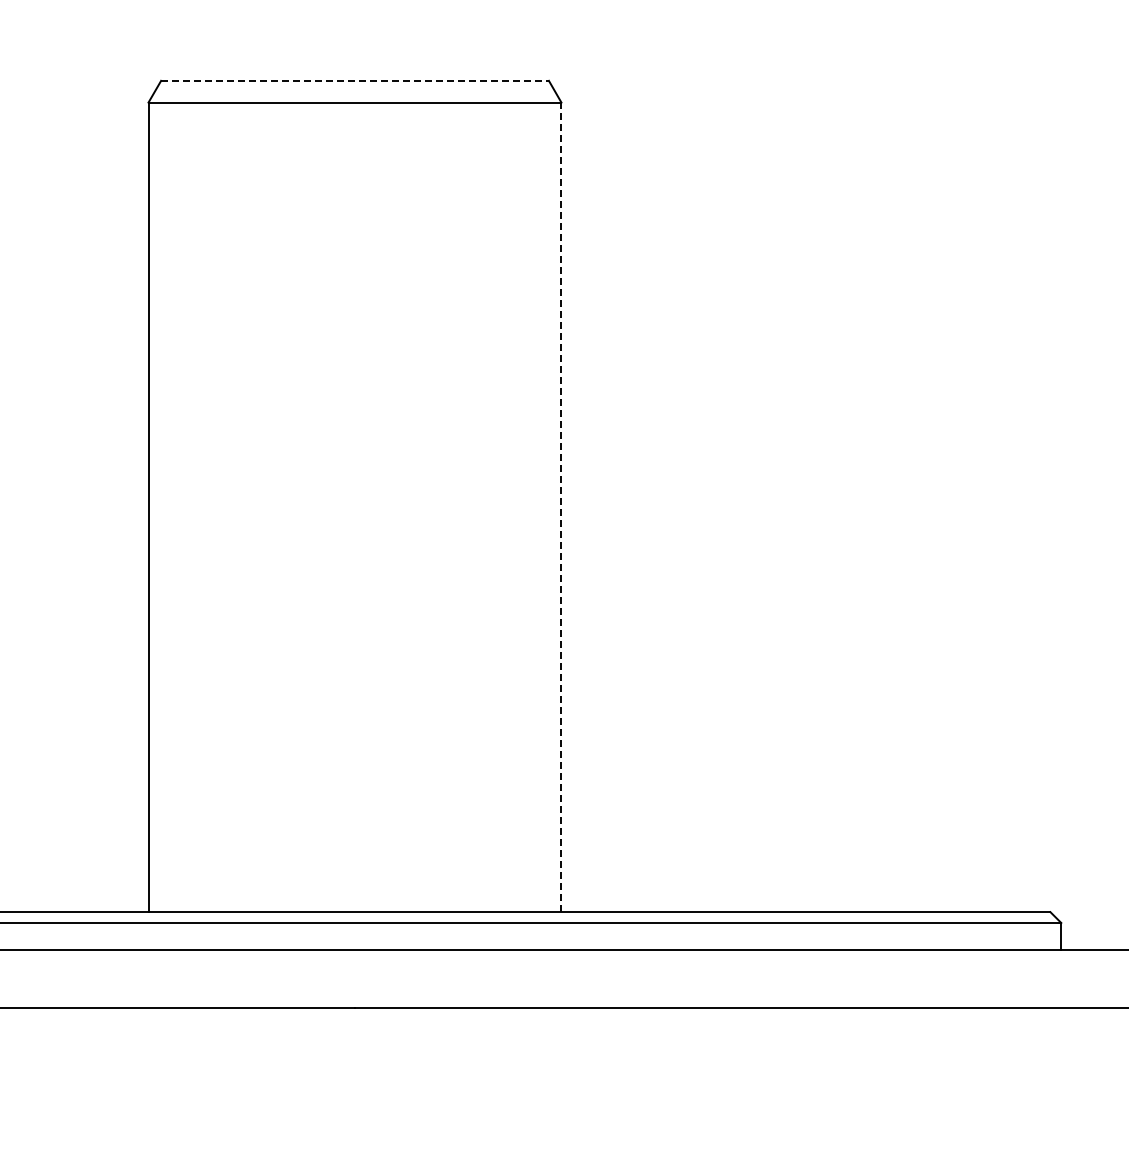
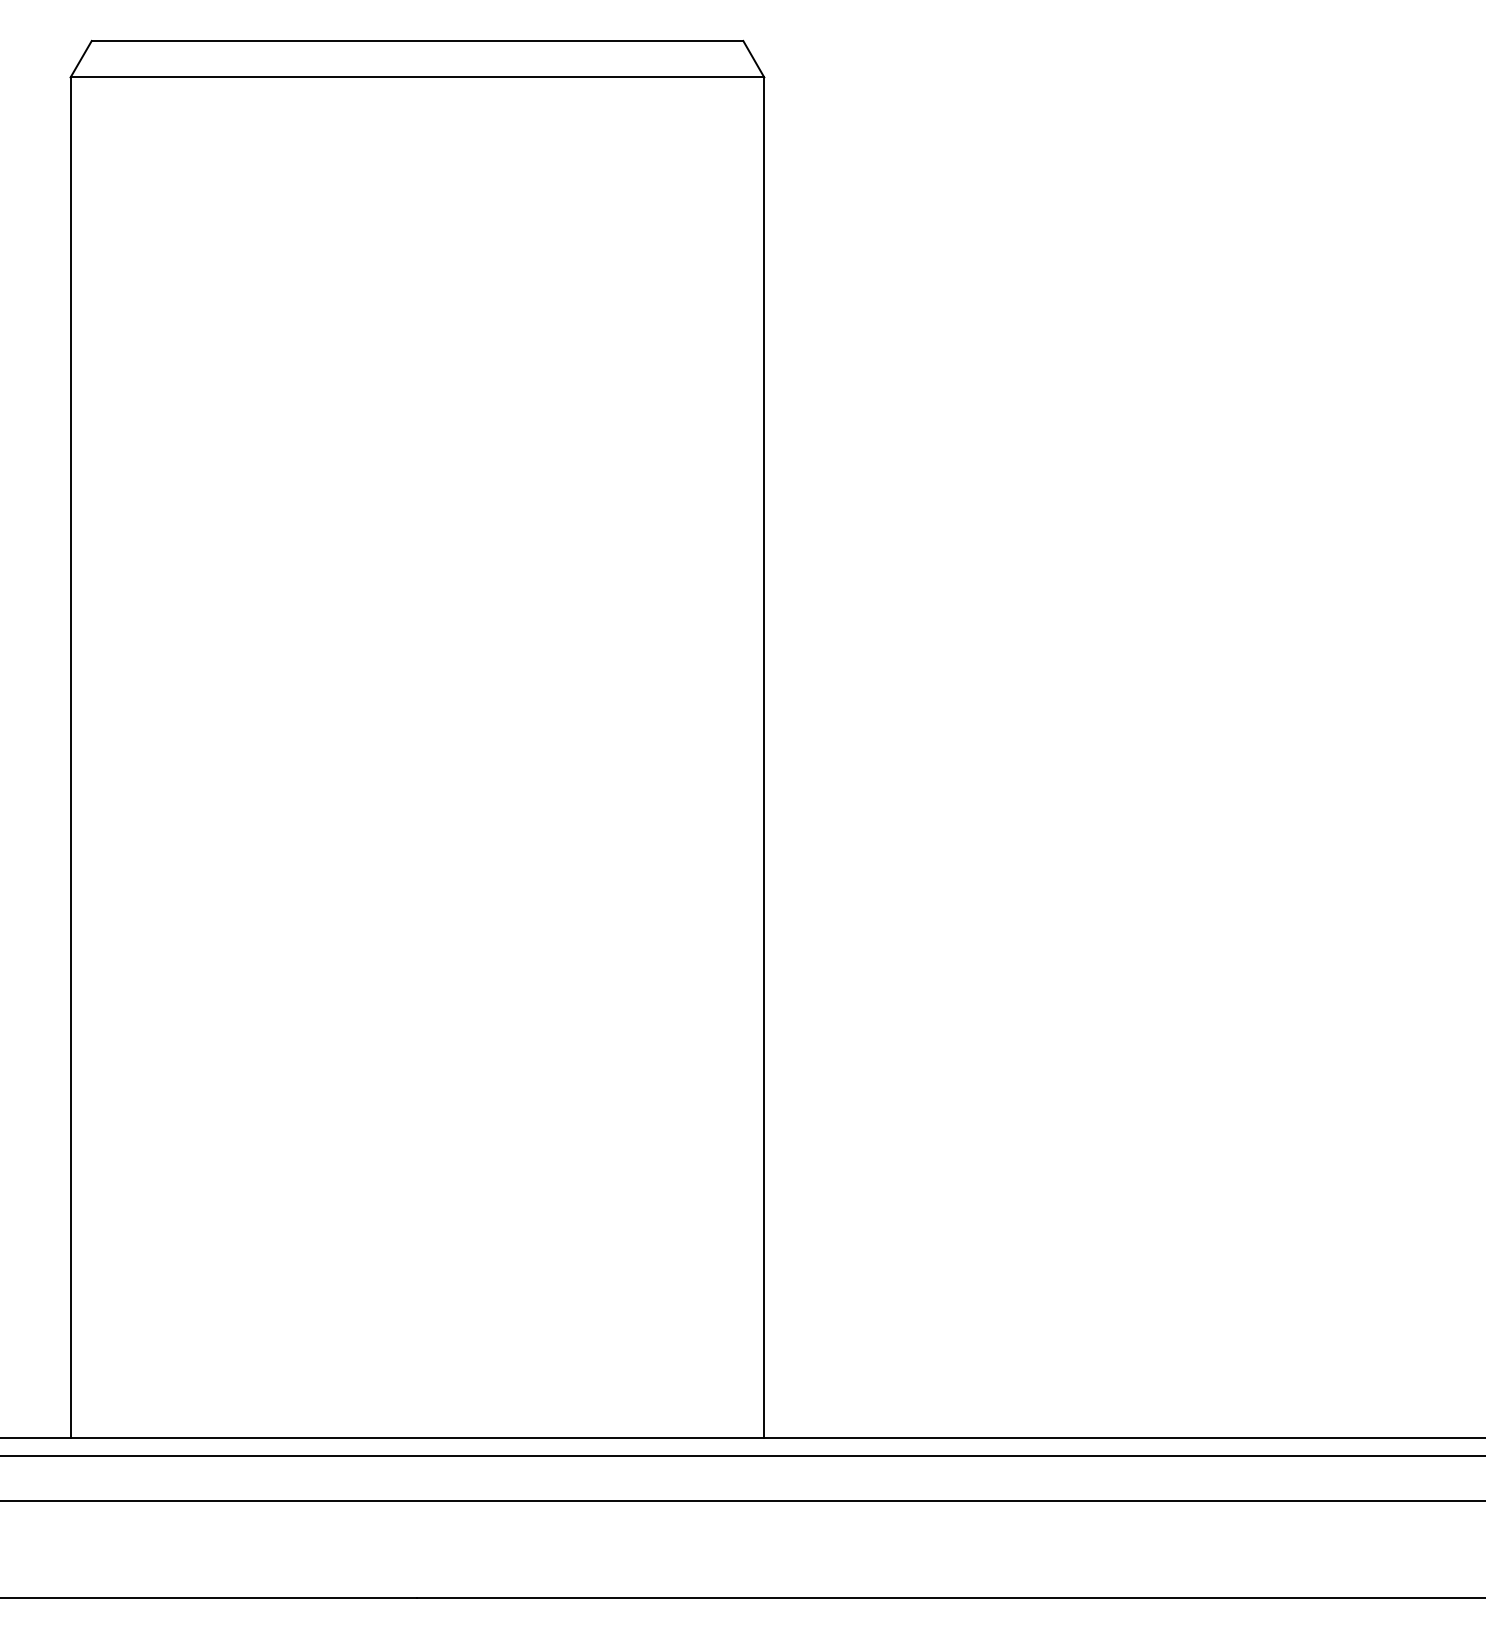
line: (355, 80) -> (418, 40), dashed -> solid
line: (561, 507) -> (764, 757), dashed -> solid

